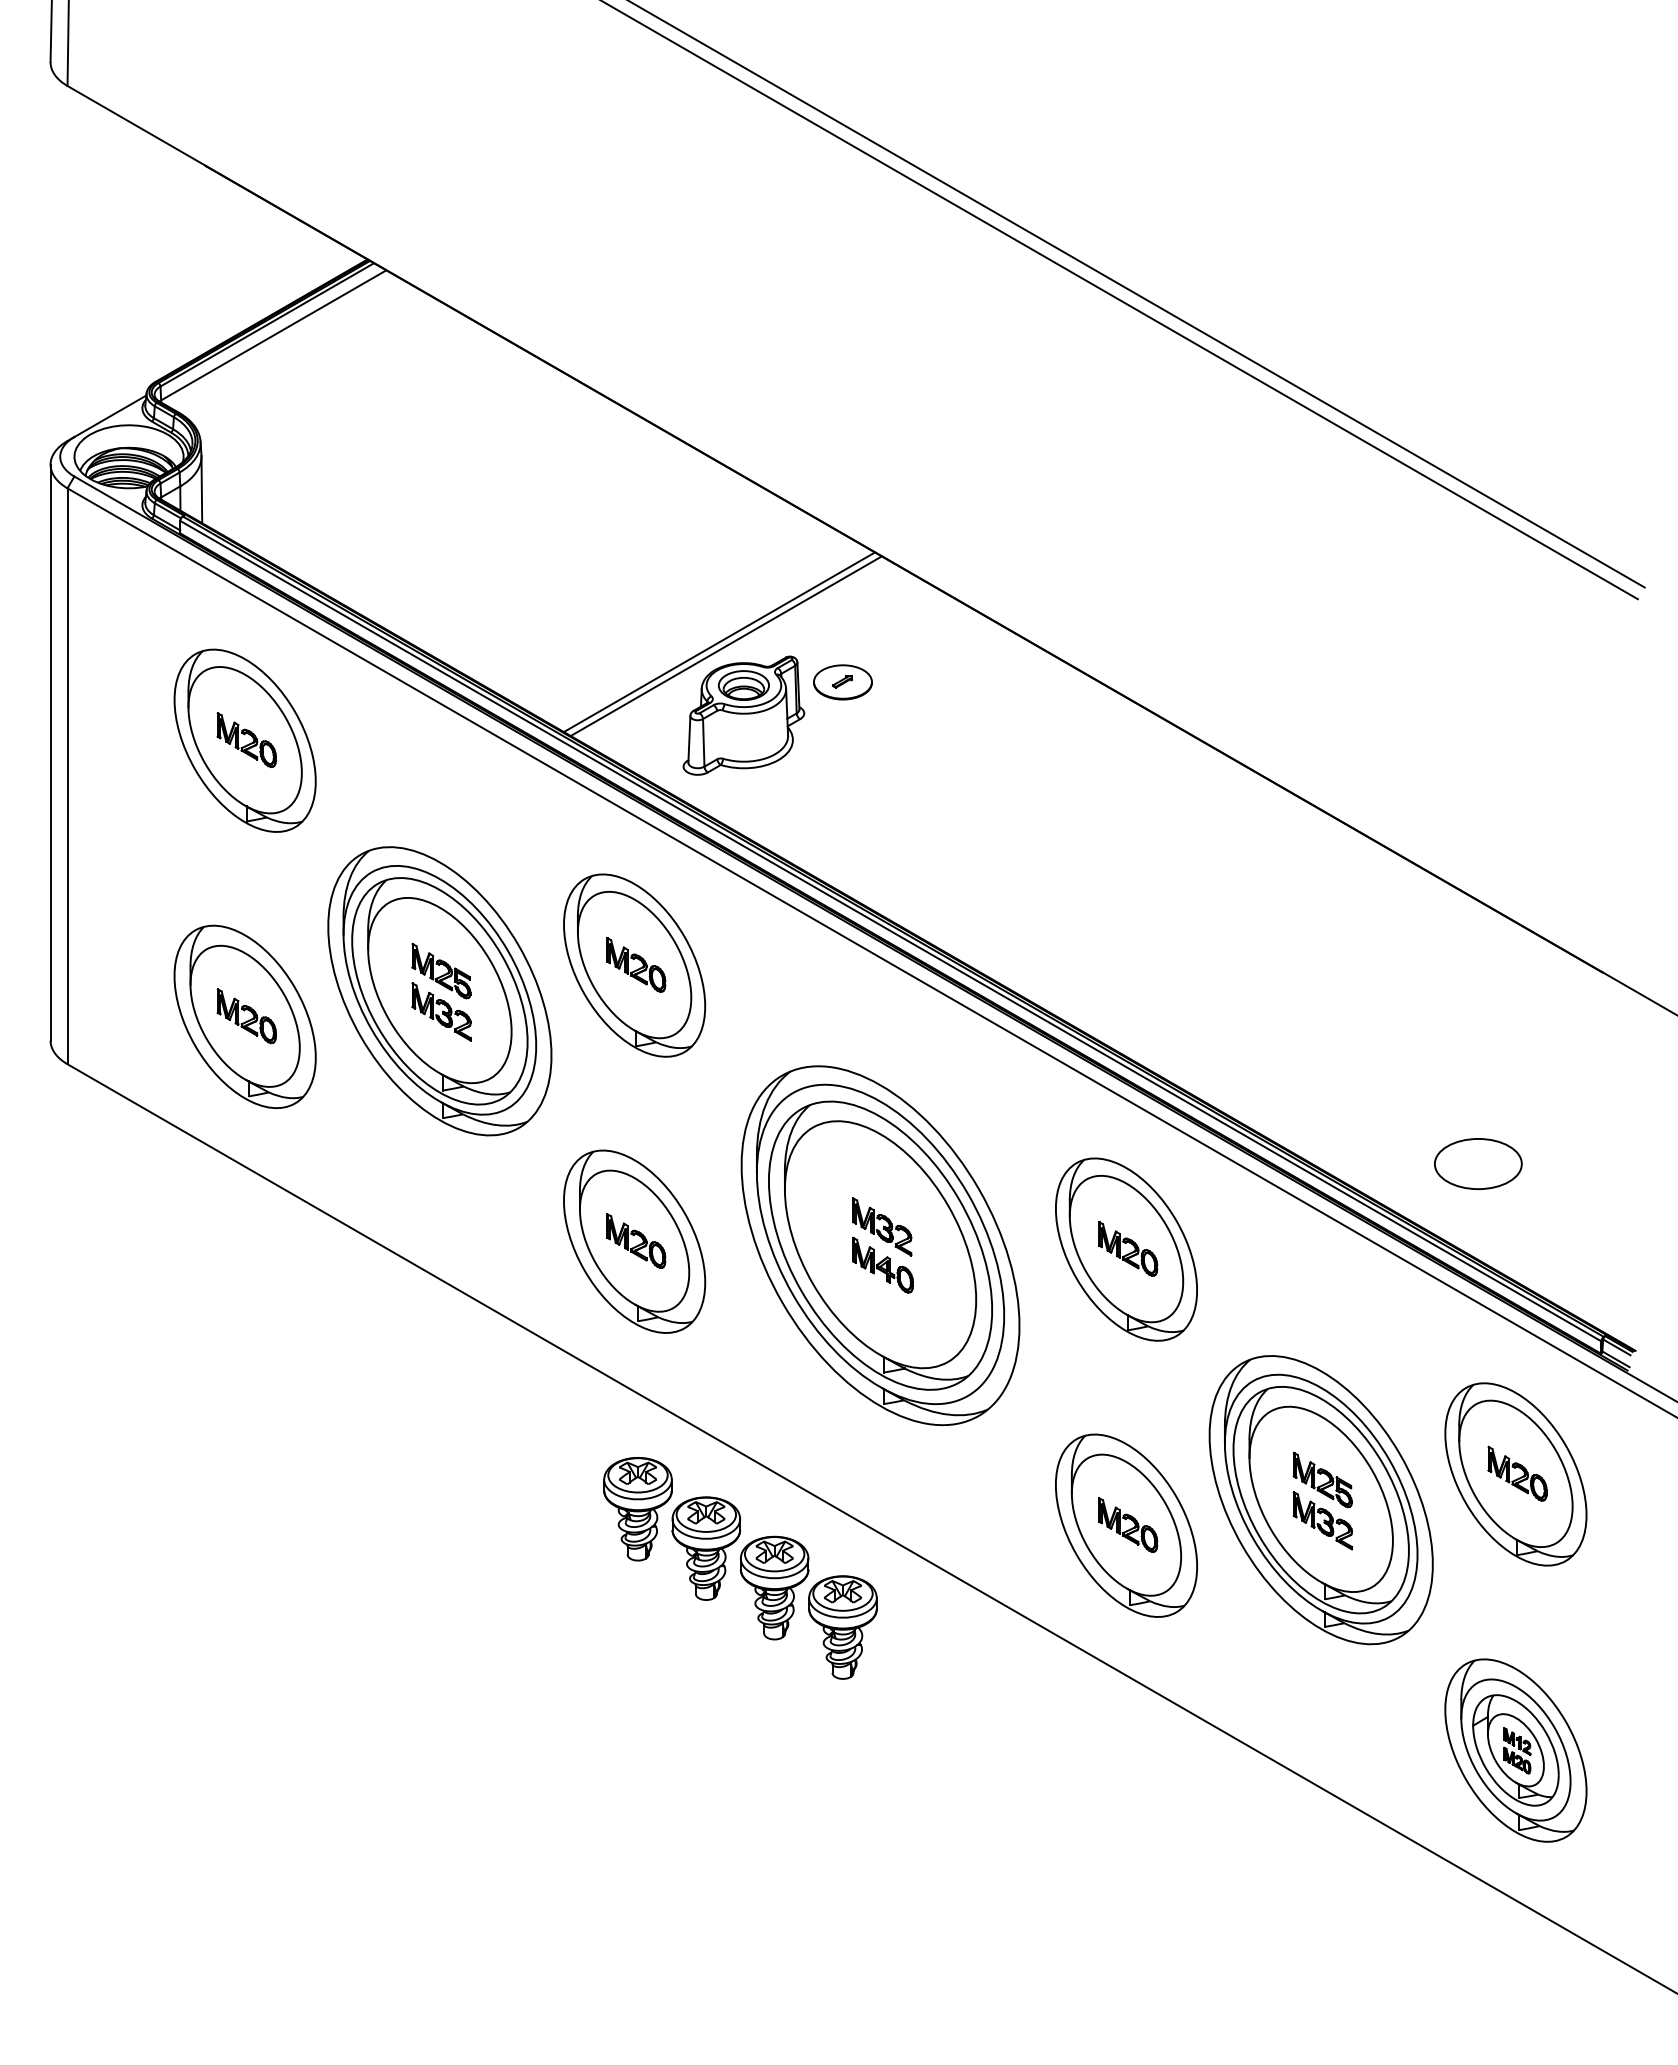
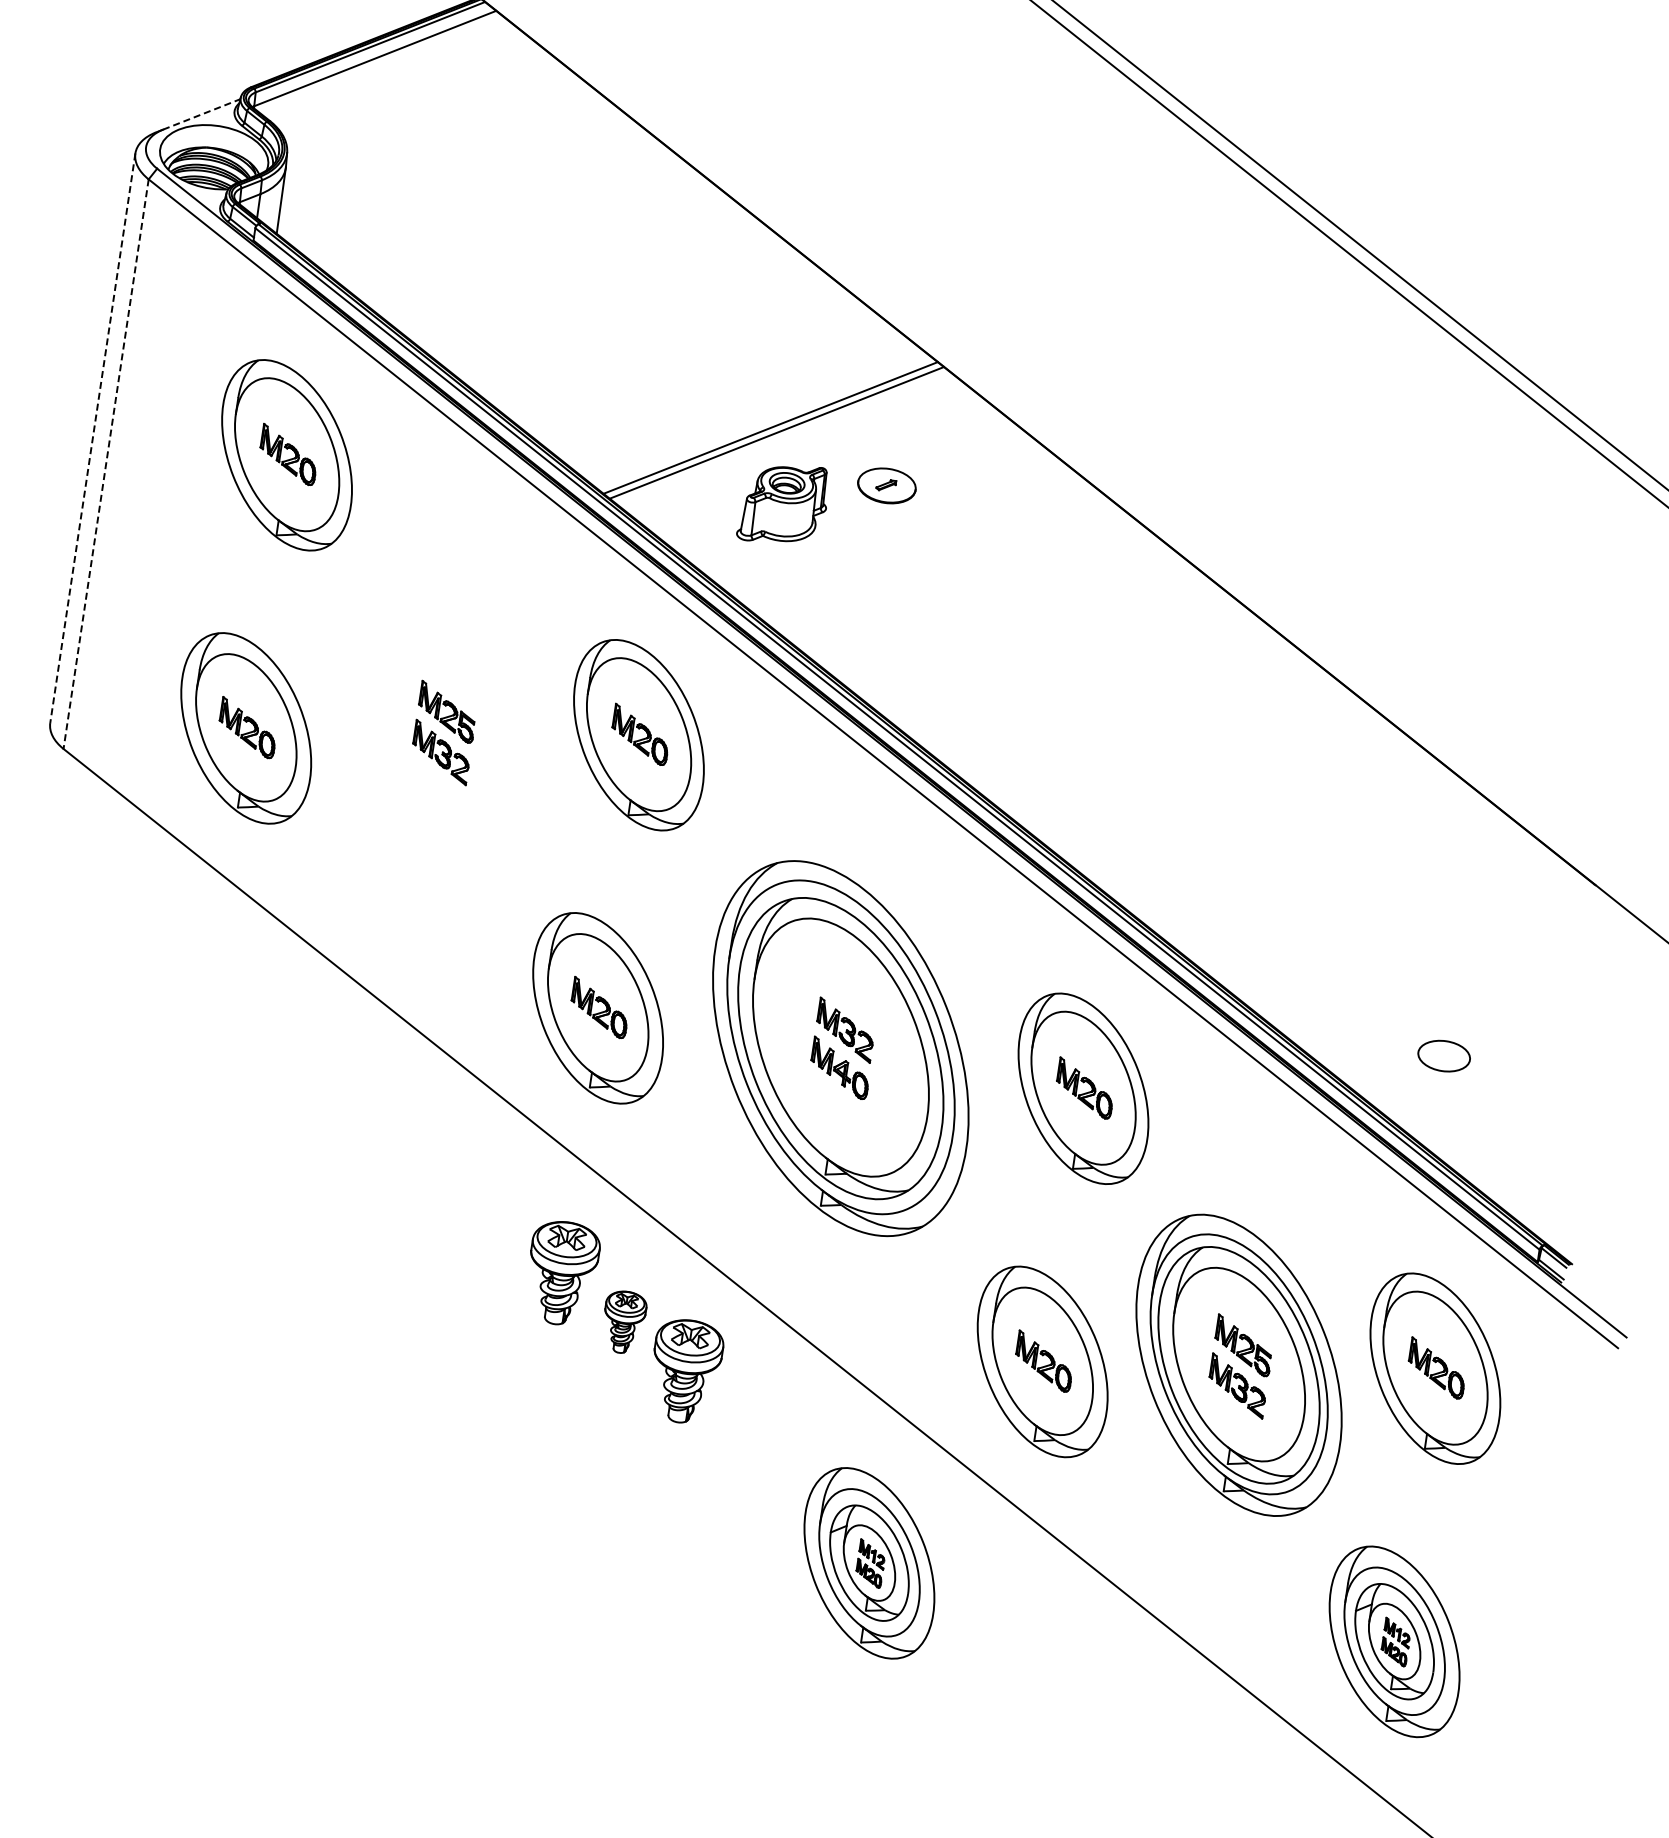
line: (110, 416) -> (201, 114), solid -> dashed
part: (743, 715) -> (783, 503), size x0.7
line: (50, 752) -> (92, 438), solid -> dashed
line: (67, 776) -> (106, 464), solid -> dashed
part: (439, 991) -> (442, 731), removed
part: (1478, 1163) -> (1444, 1055), size x0.6
part: (706, 1548) -> (623, 1322), size x0.6
part: (842, 1627) -> (746, 1420), removed
part: (984, 1750) -> (869, 1563), added

